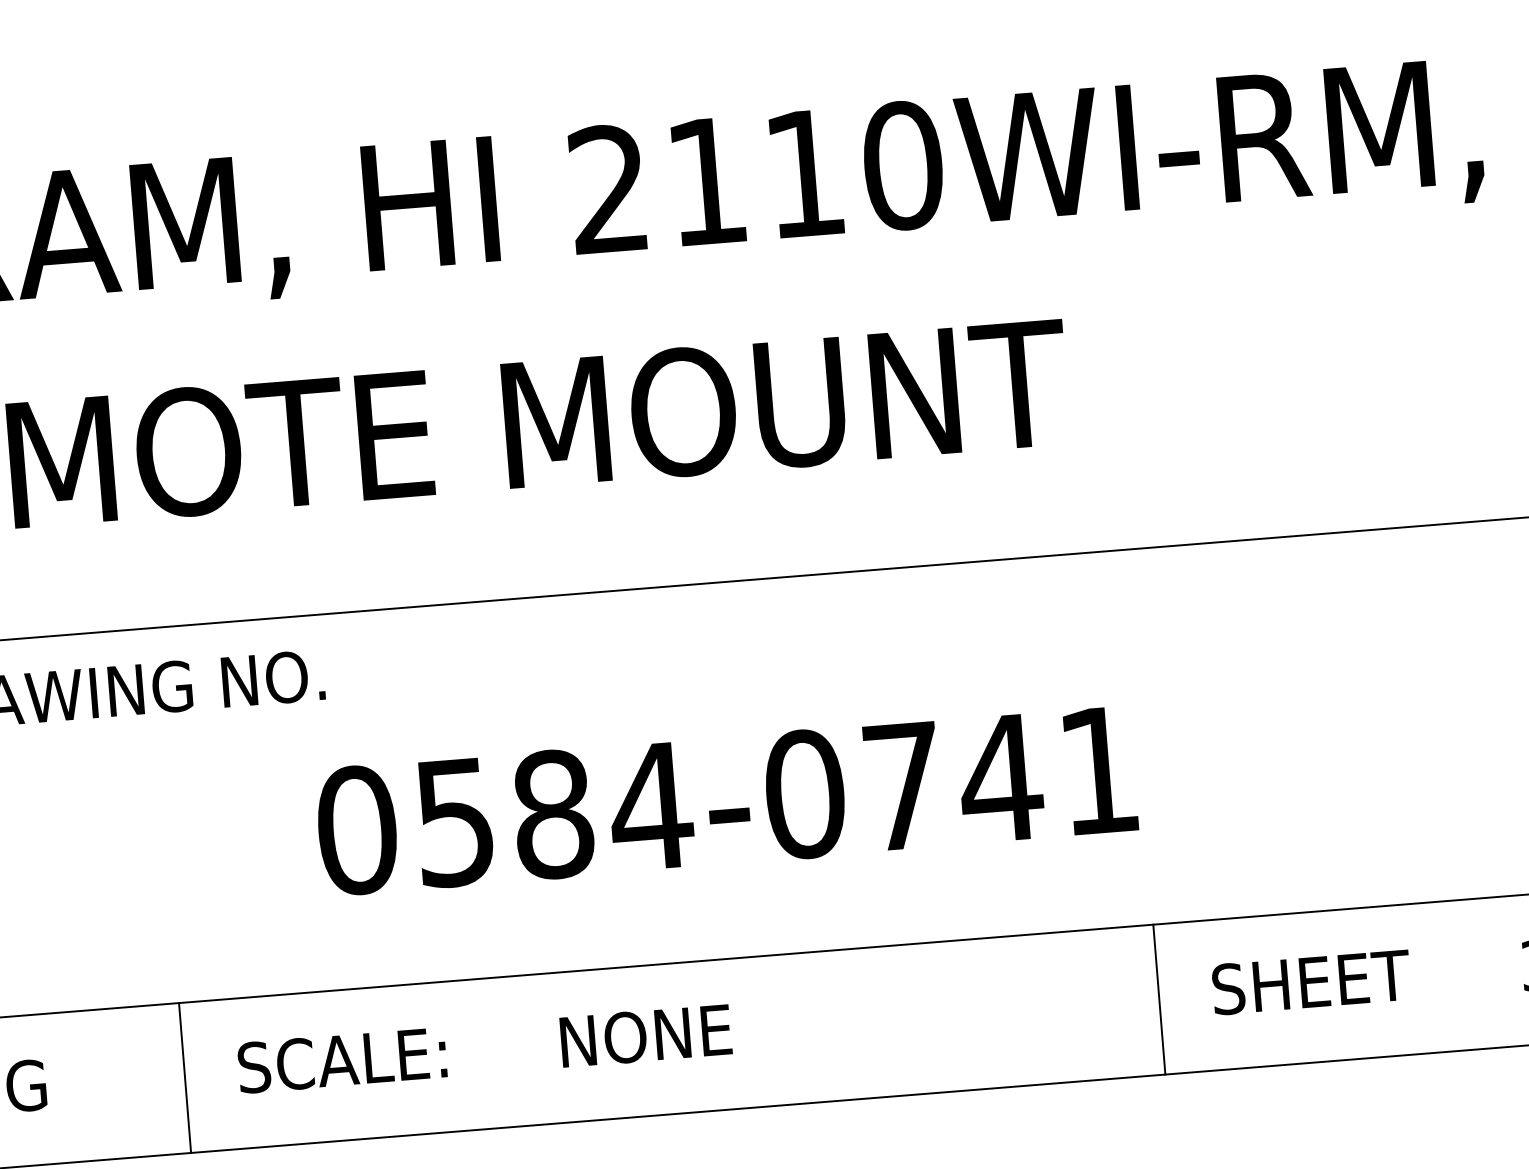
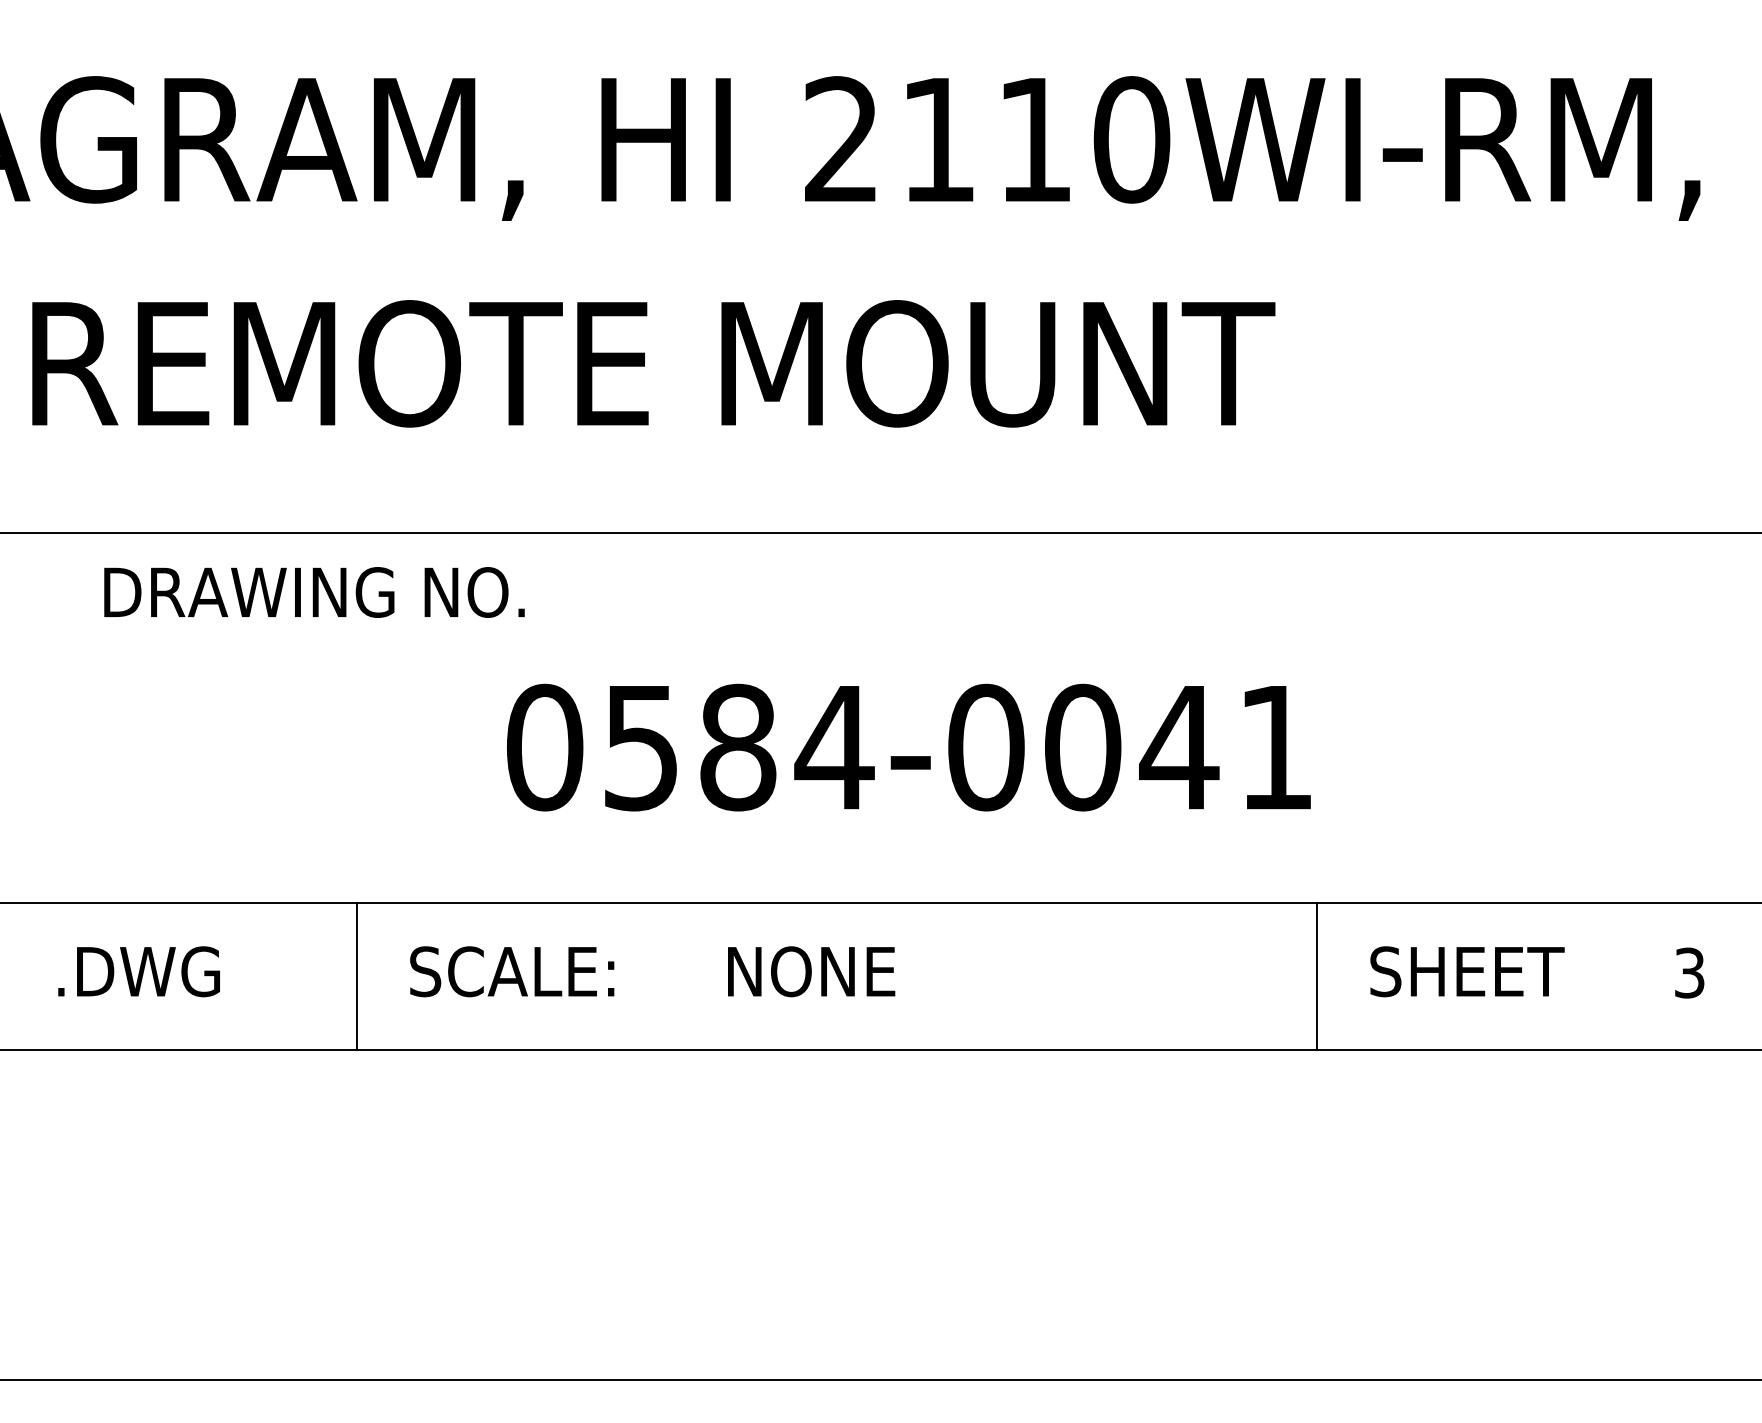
text: (903, 786) -> (1083, 747), 0584-0741 -> 0584-0041

